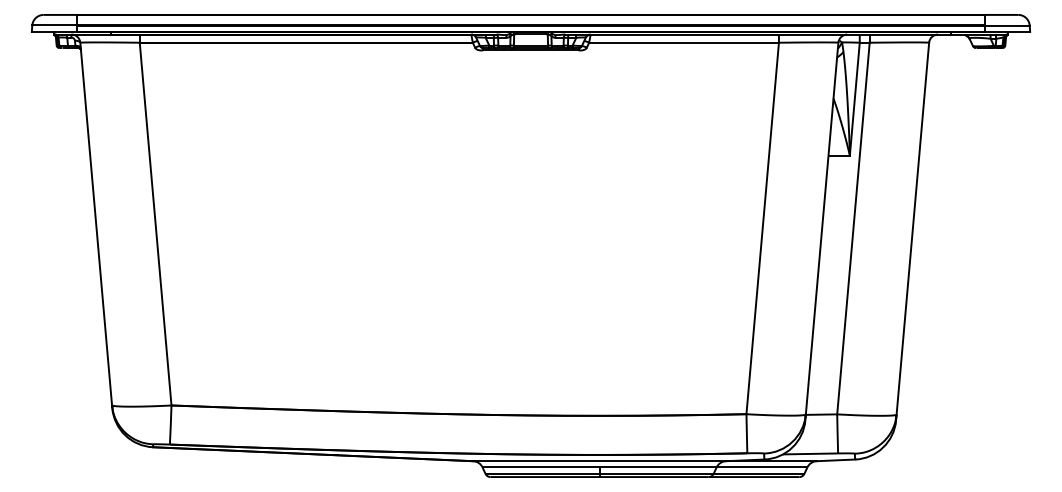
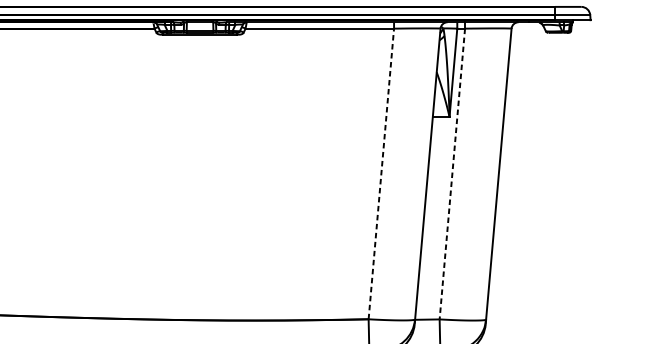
line: (762, 227) -> (381, 173), solid -> dashed
line: (853, 228) -> (452, 173), solid -> dashed

